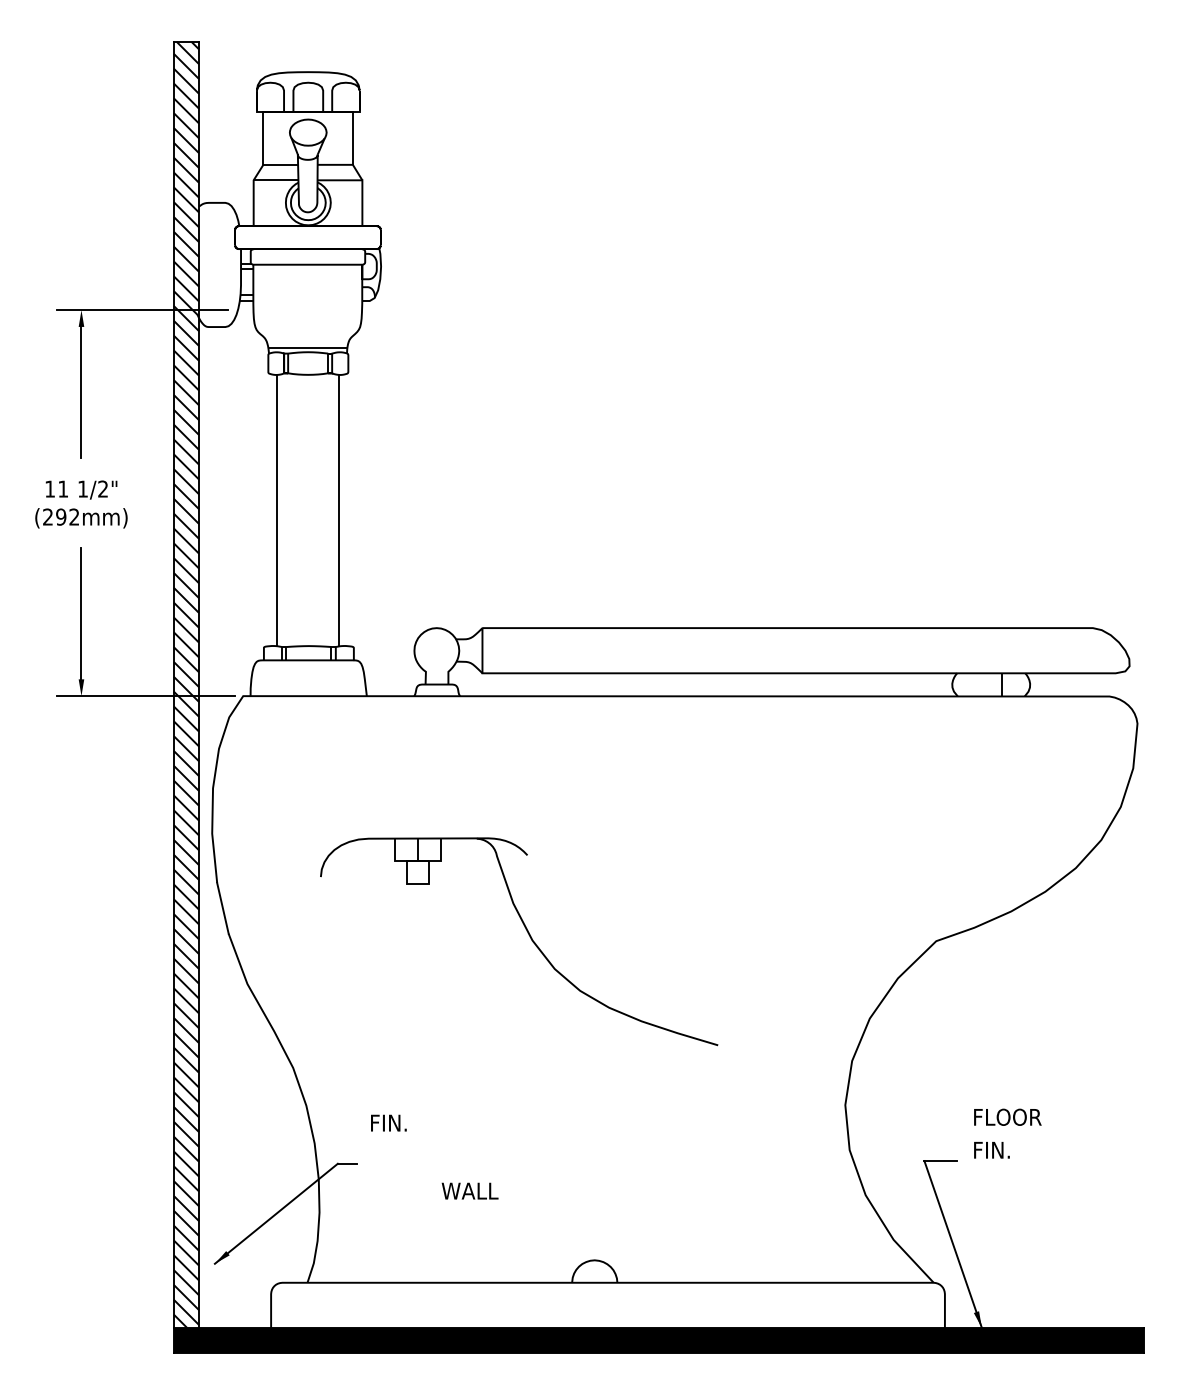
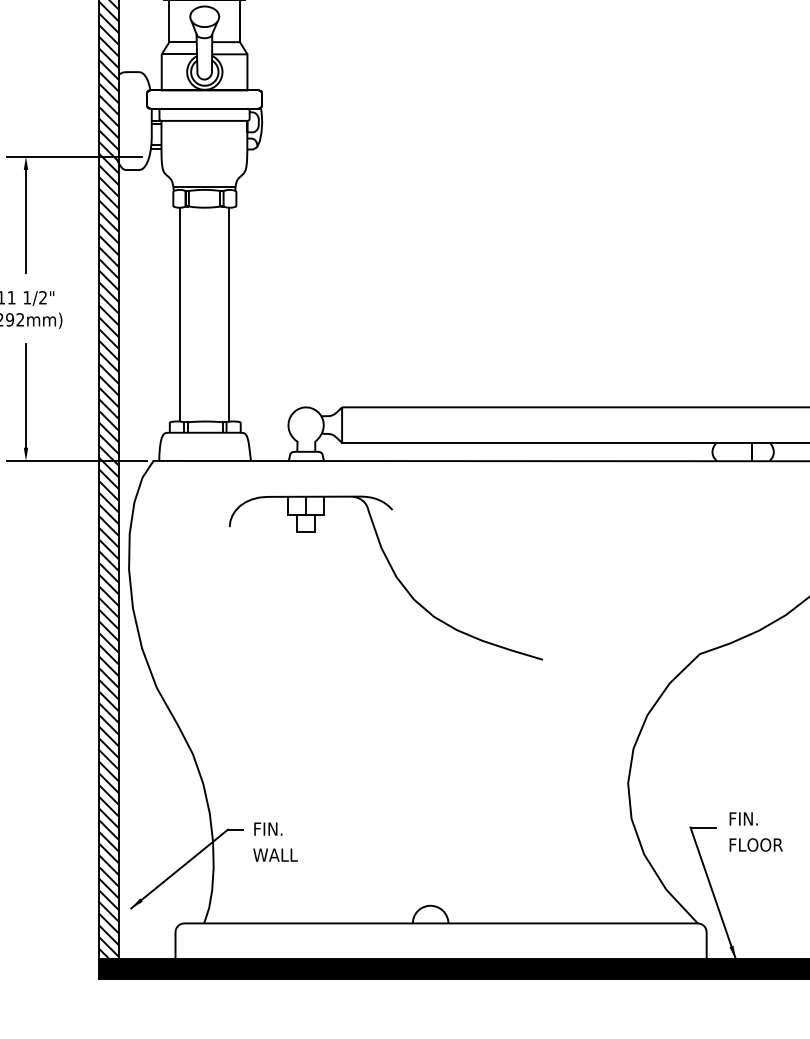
part: (529, 937) -> (394, 574), moved
text: (1007, 1116) -> (755, 844), moved
text: (388, 1122) -> (268, 828), moved
text: (469, 1190) -> (275, 854), moved

